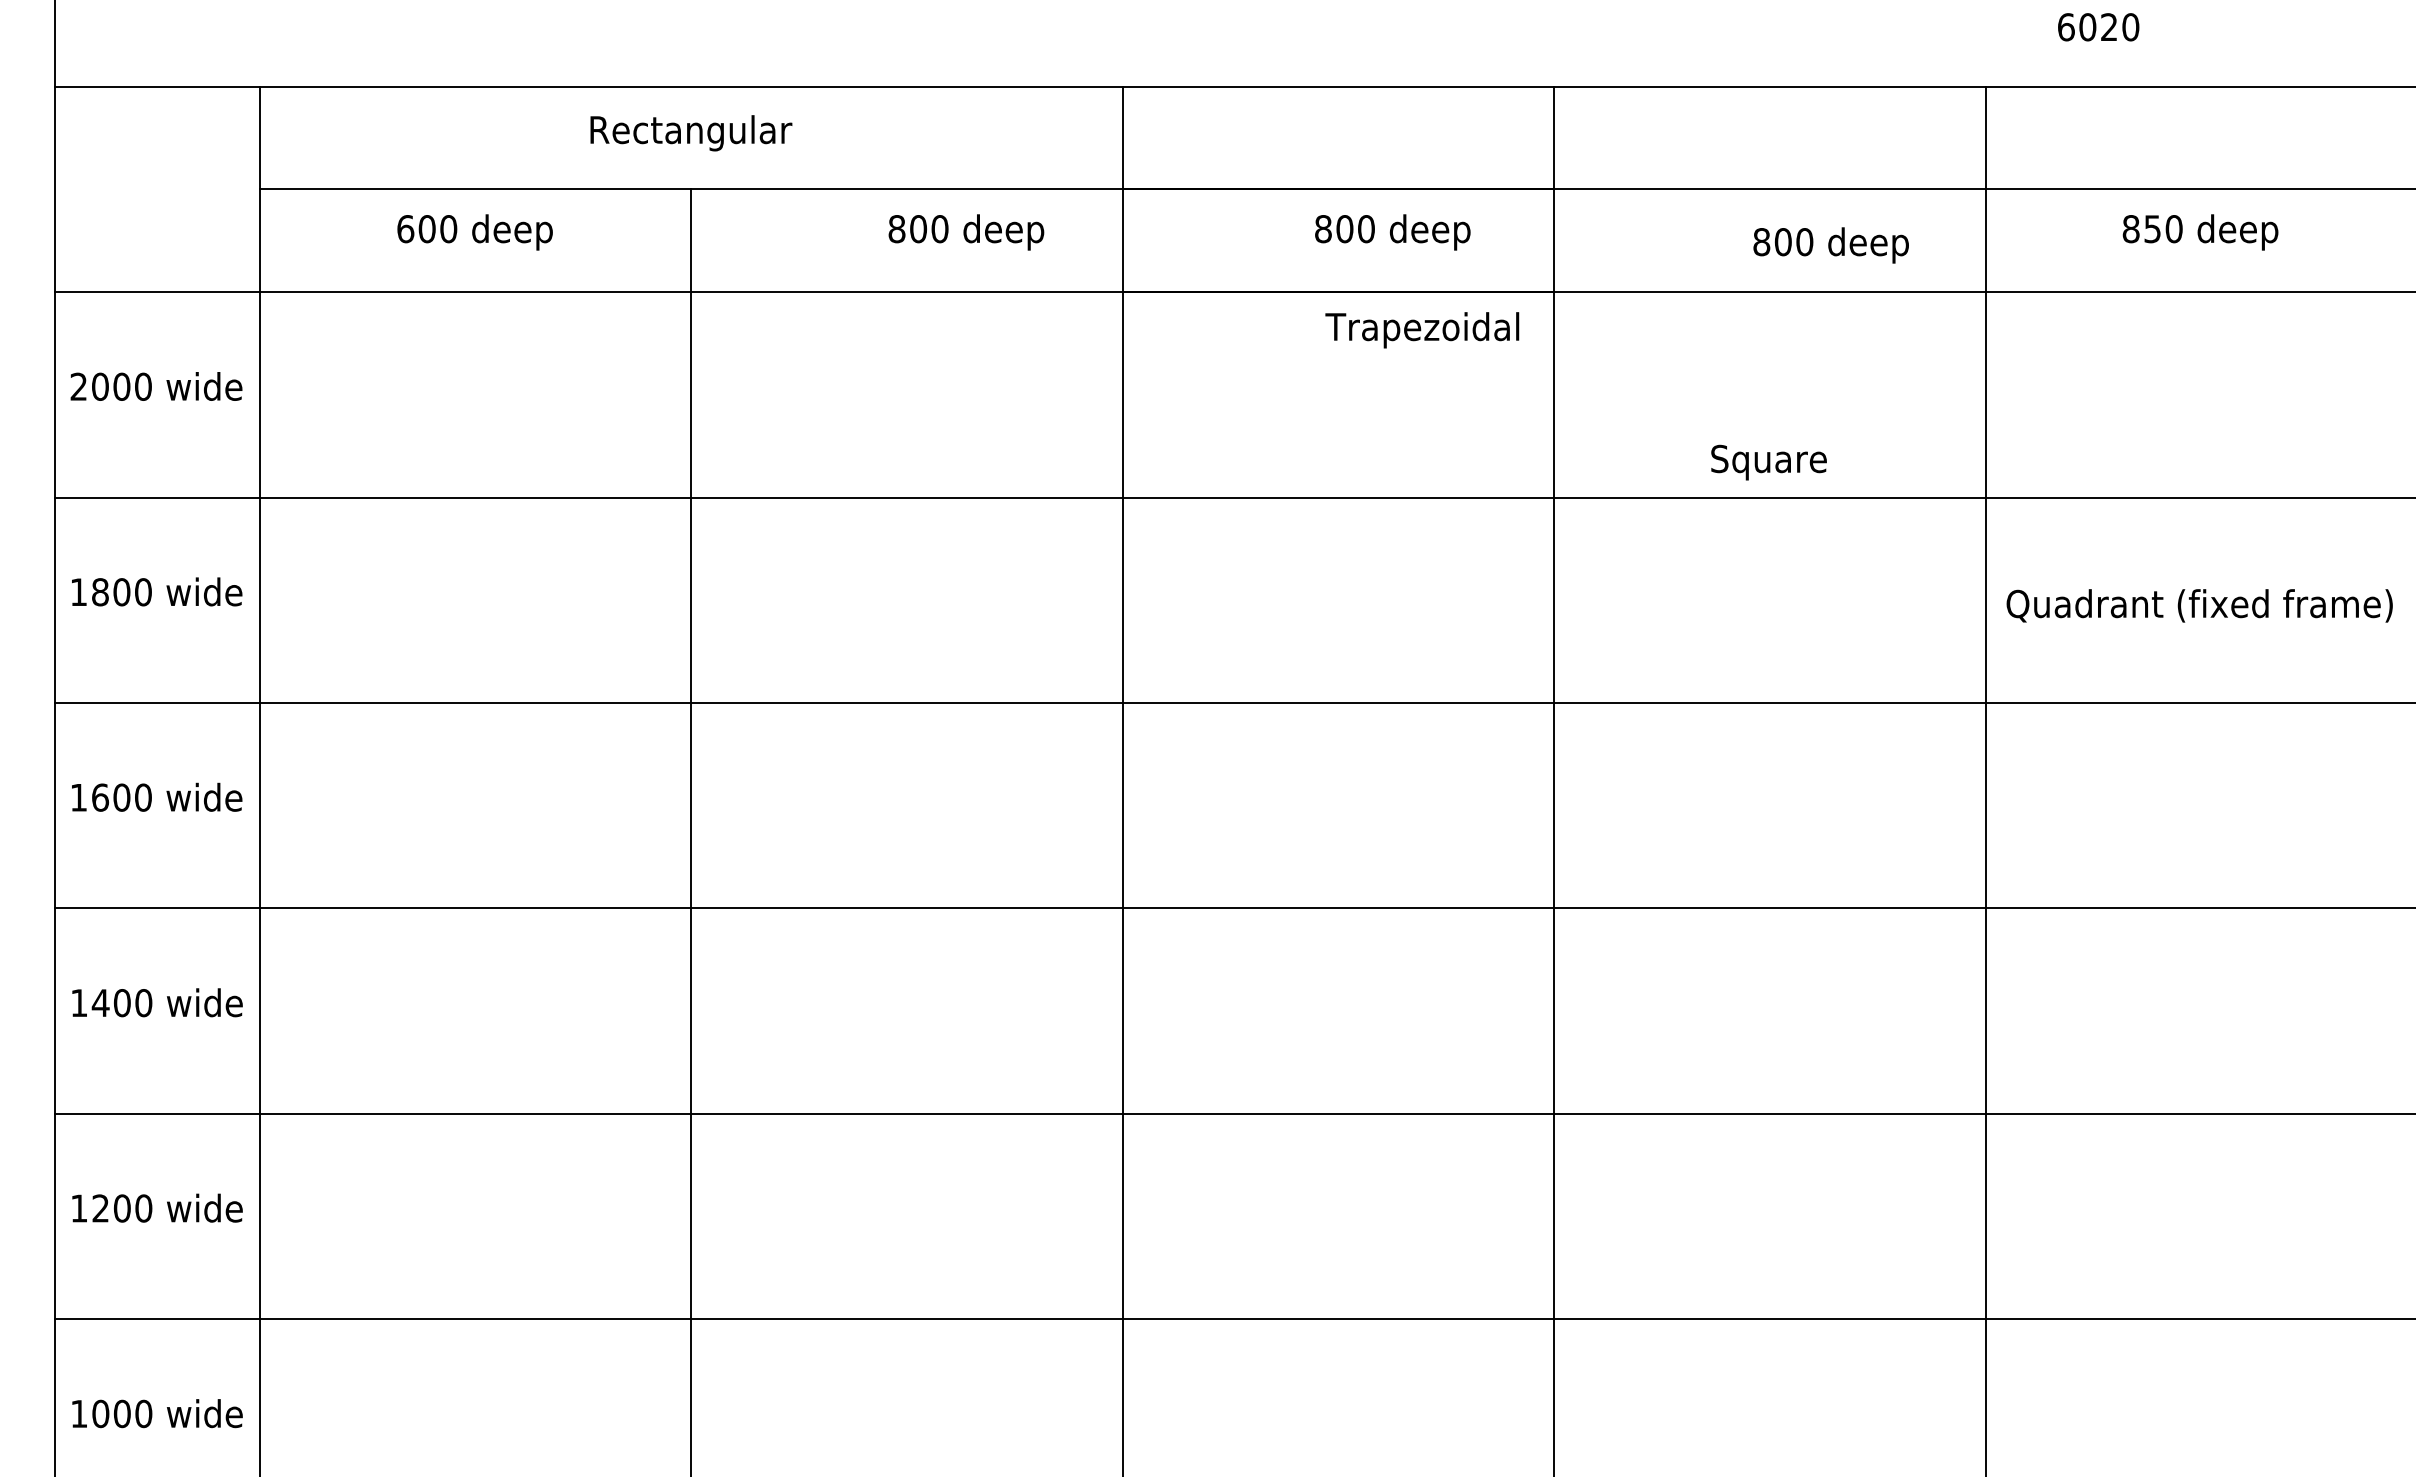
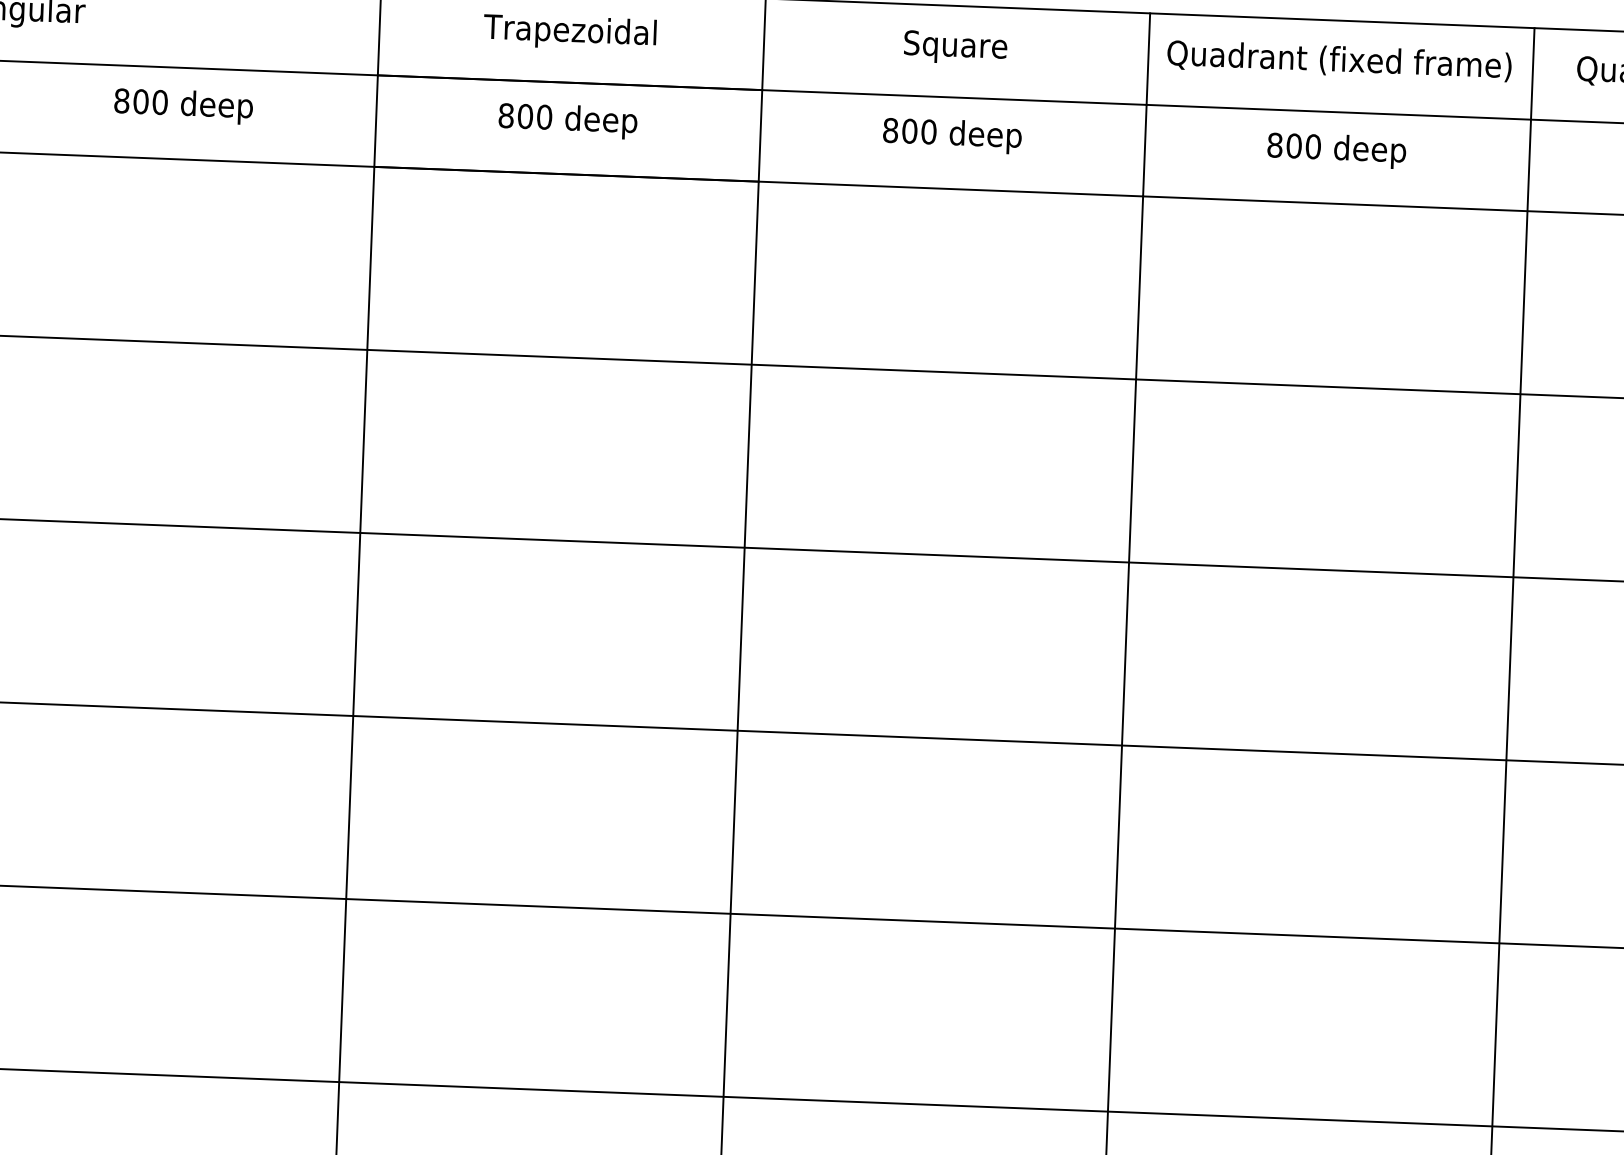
text: (2152, 229) -> (1294, 146), 850 -> 800
text: (966, 232) -> (183, 106), moved
text: (1392, 232) -> (567, 121), moved
text: (1830, 245) -> (951, 135), moved
text: (1422, 330) -> (570, 32), moved
text: (1768, 462) -> (955, 47), moved
text: (2199, 605) -> (1339, 60), moved

